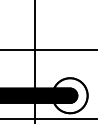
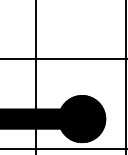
fill: (70, 95) -> (82, 118), added

